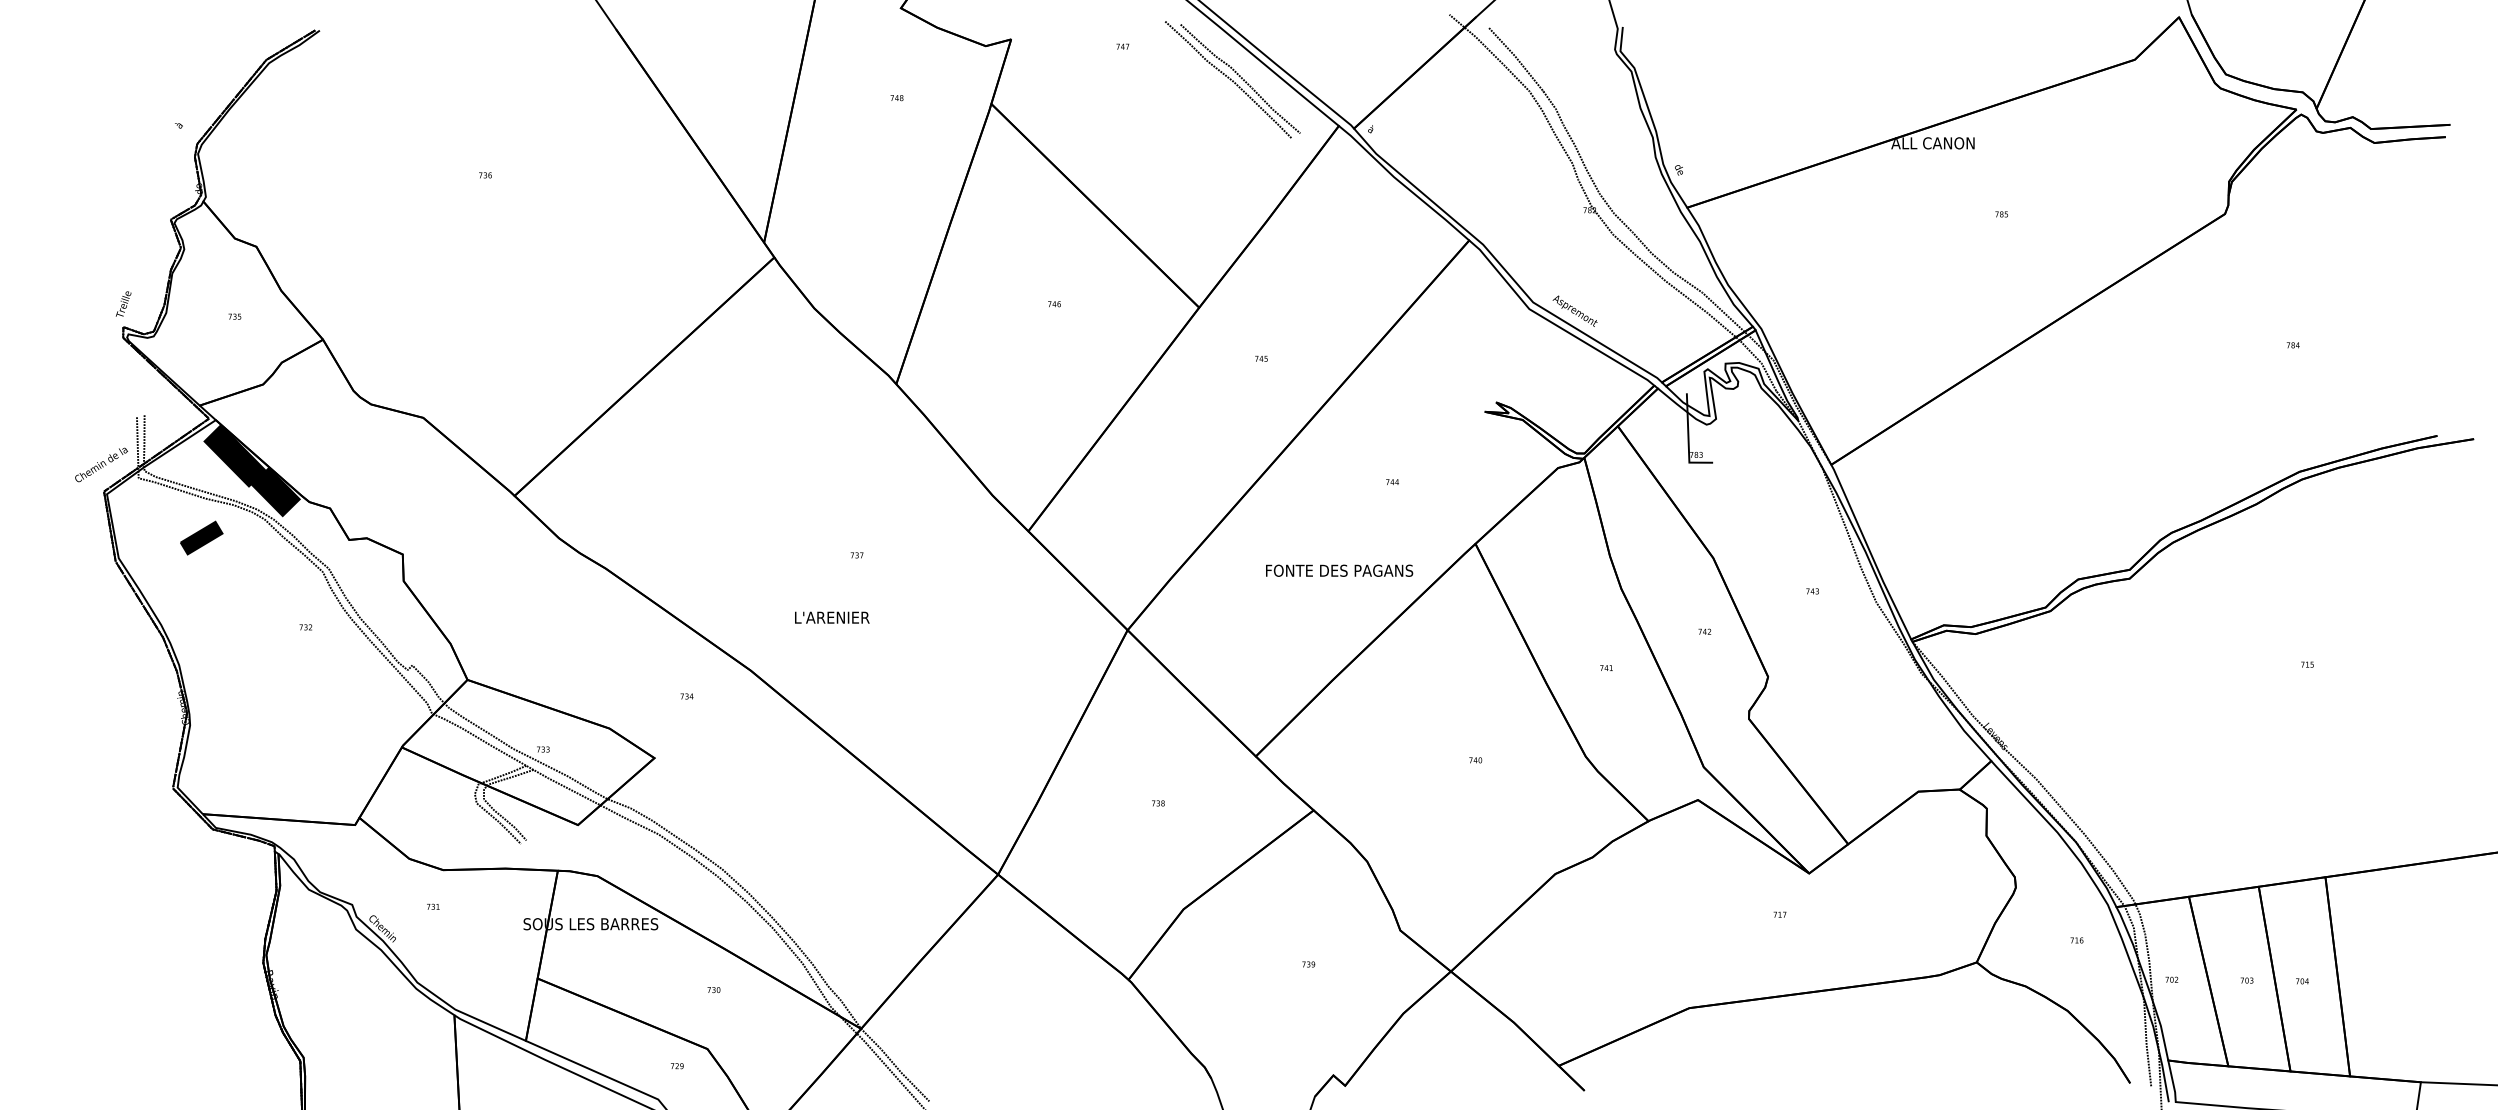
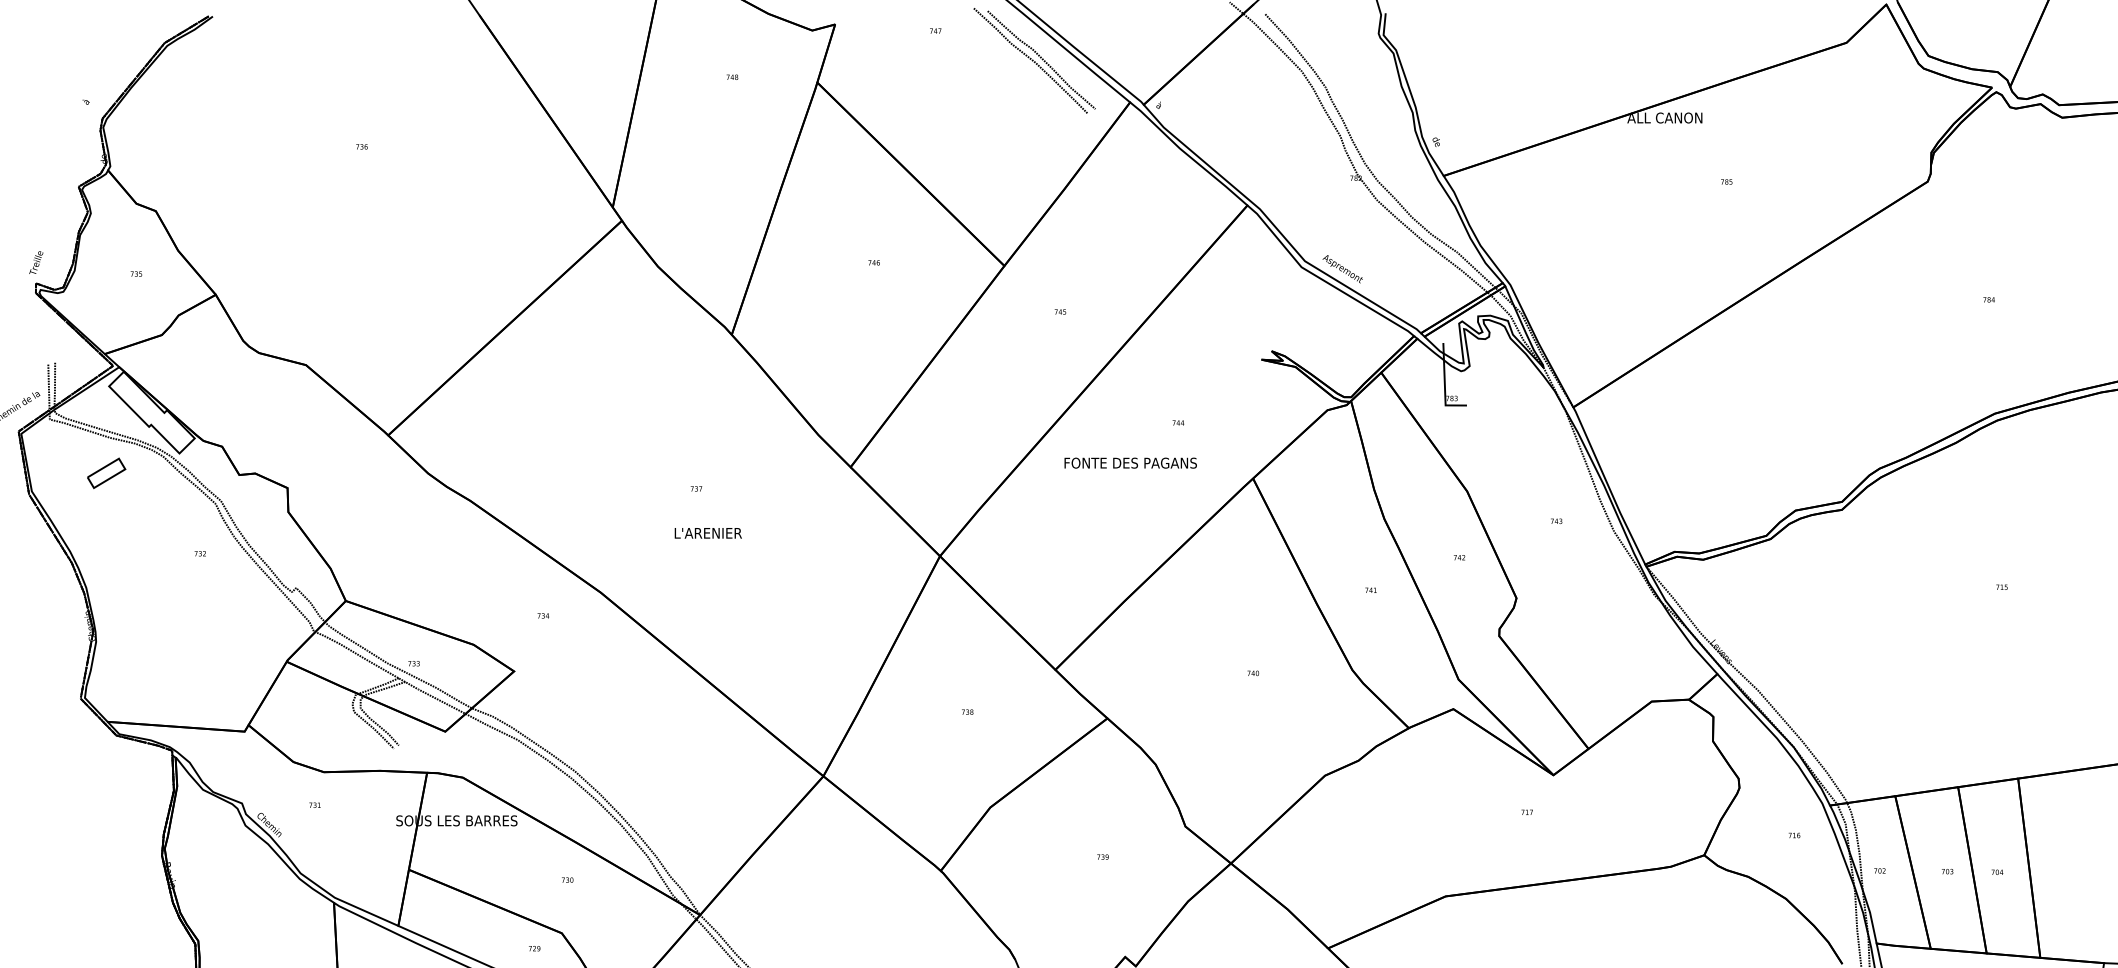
fill: (251, 470) -> (151, 412), removed
fill: (201, 537) -> (106, 472), removed
text: (1339, 570) -> (1130, 462), moved
text: (832, 617) -> (708, 533), moved

